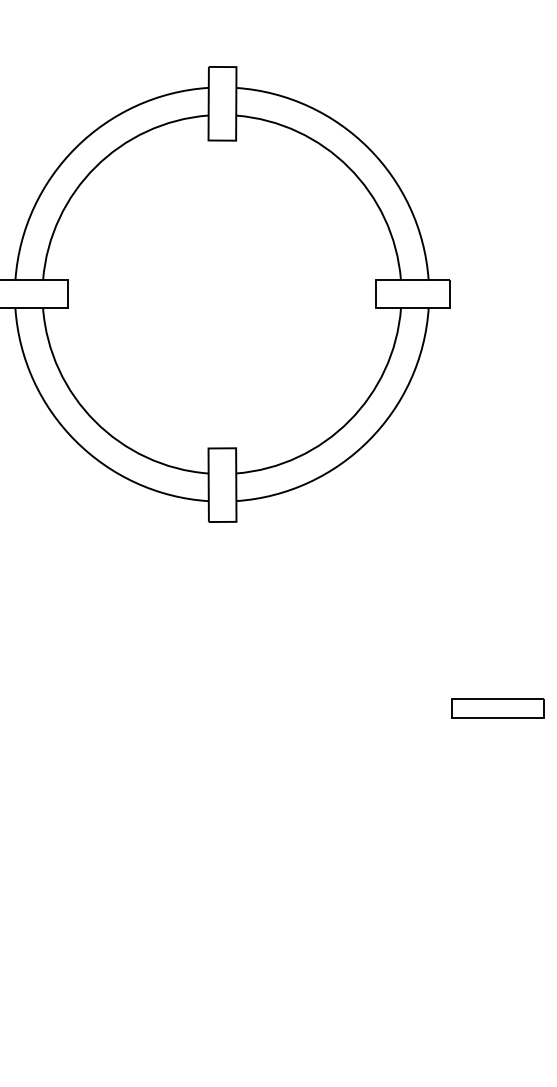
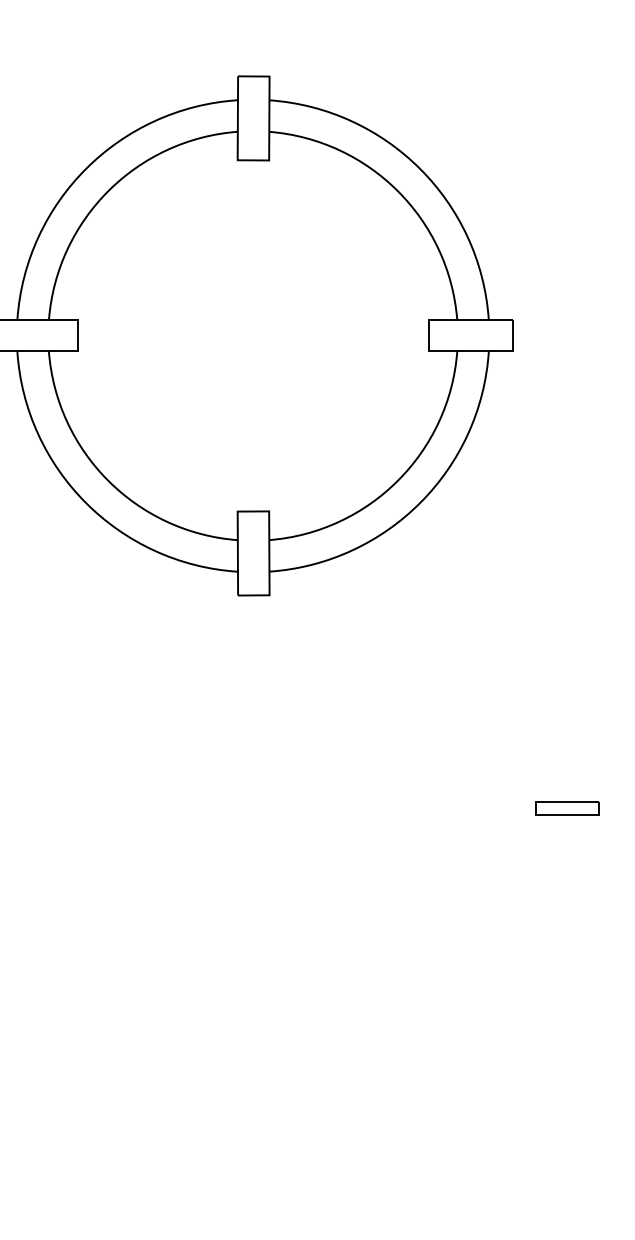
part: (497, 708) -> (567, 808), size x0.6

